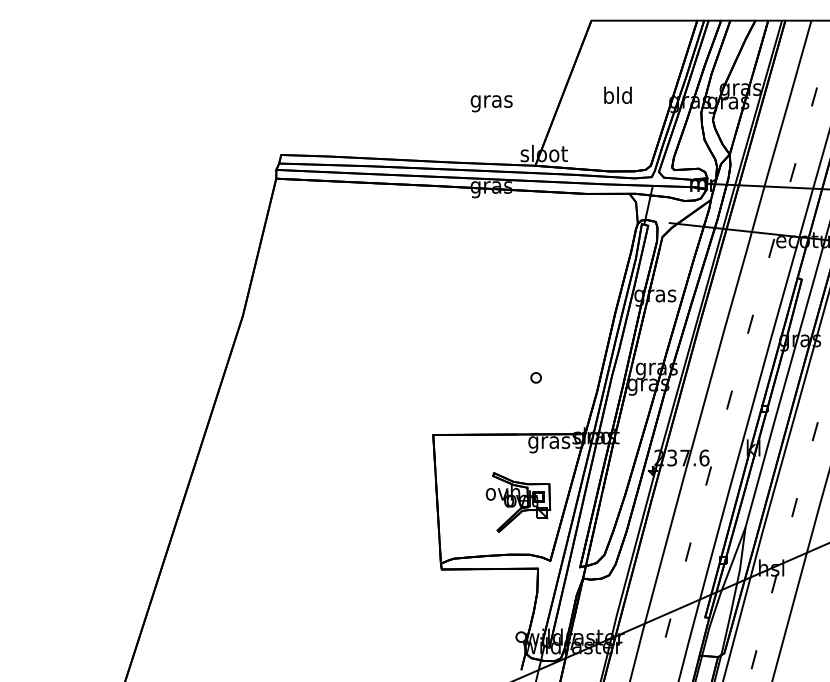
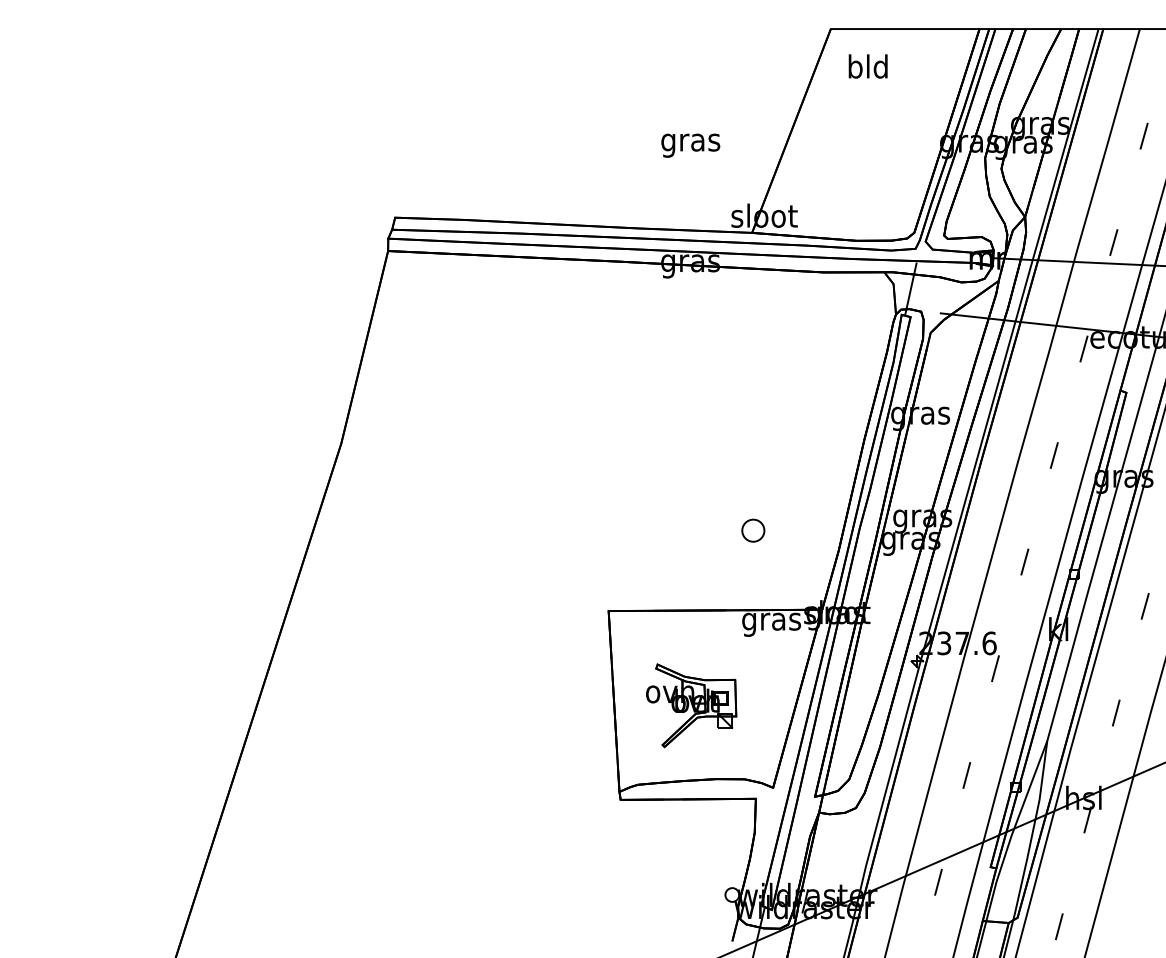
text: (617, 94) -> (867, 65), moved
part: (535, 377) -> (752, 530), size x1.6
part: (518, 502) -> (691, 705), moved

